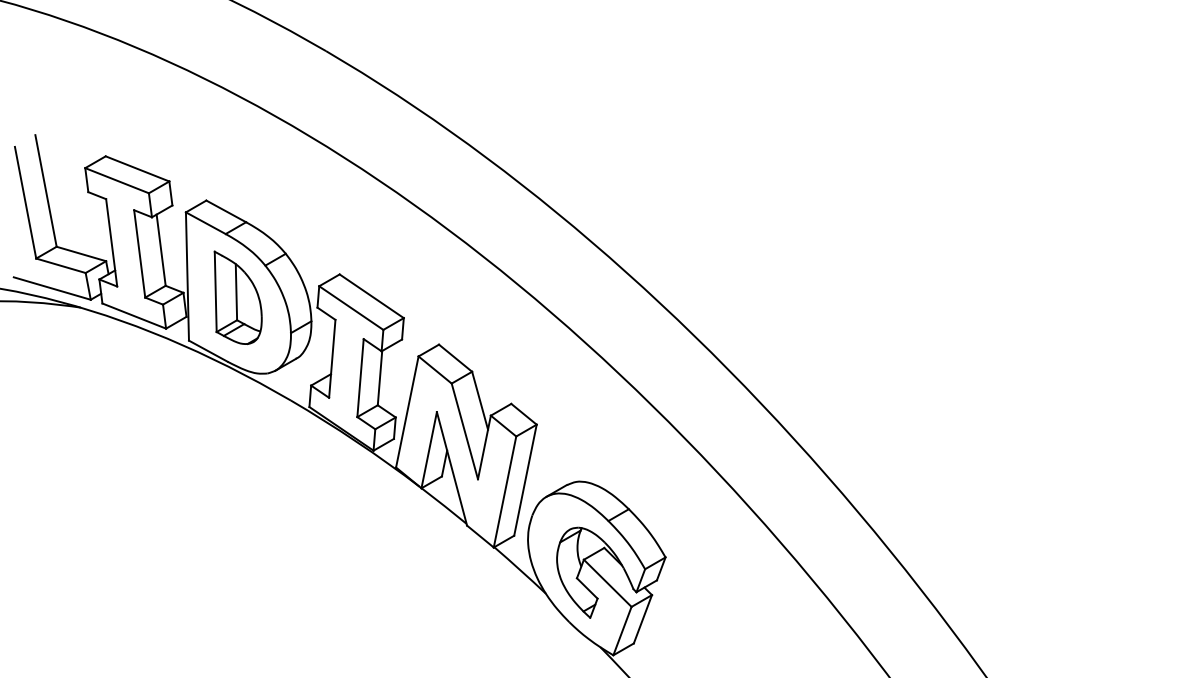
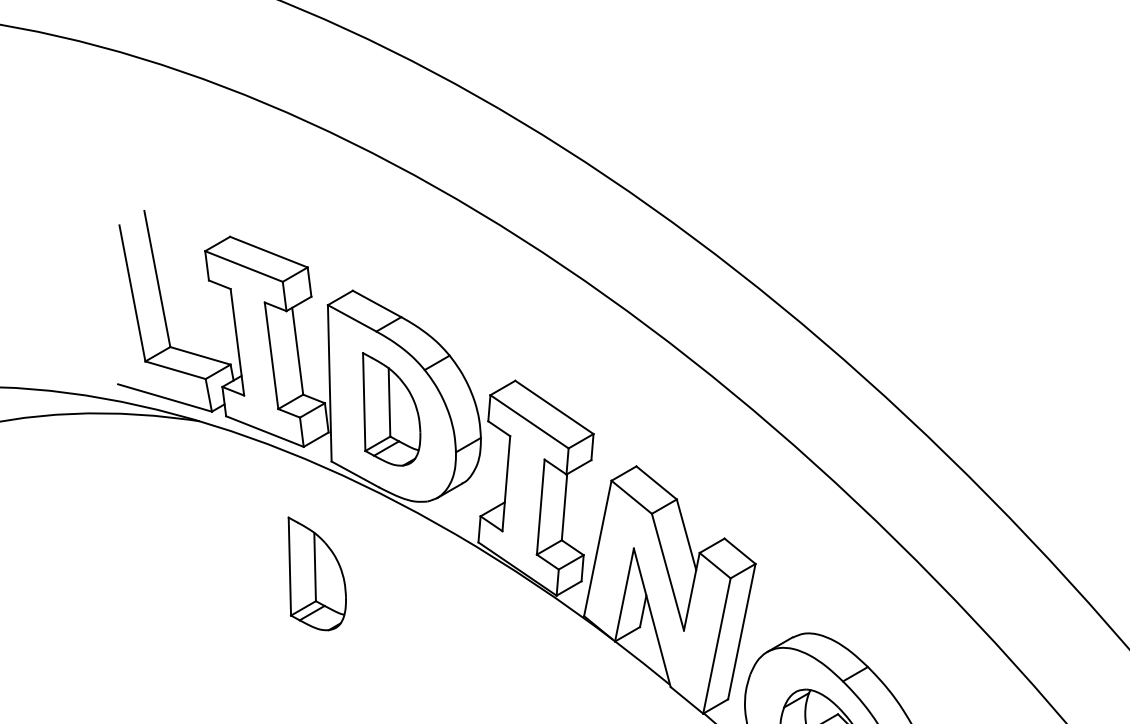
part: (176, 432) -> (316, 573), added

